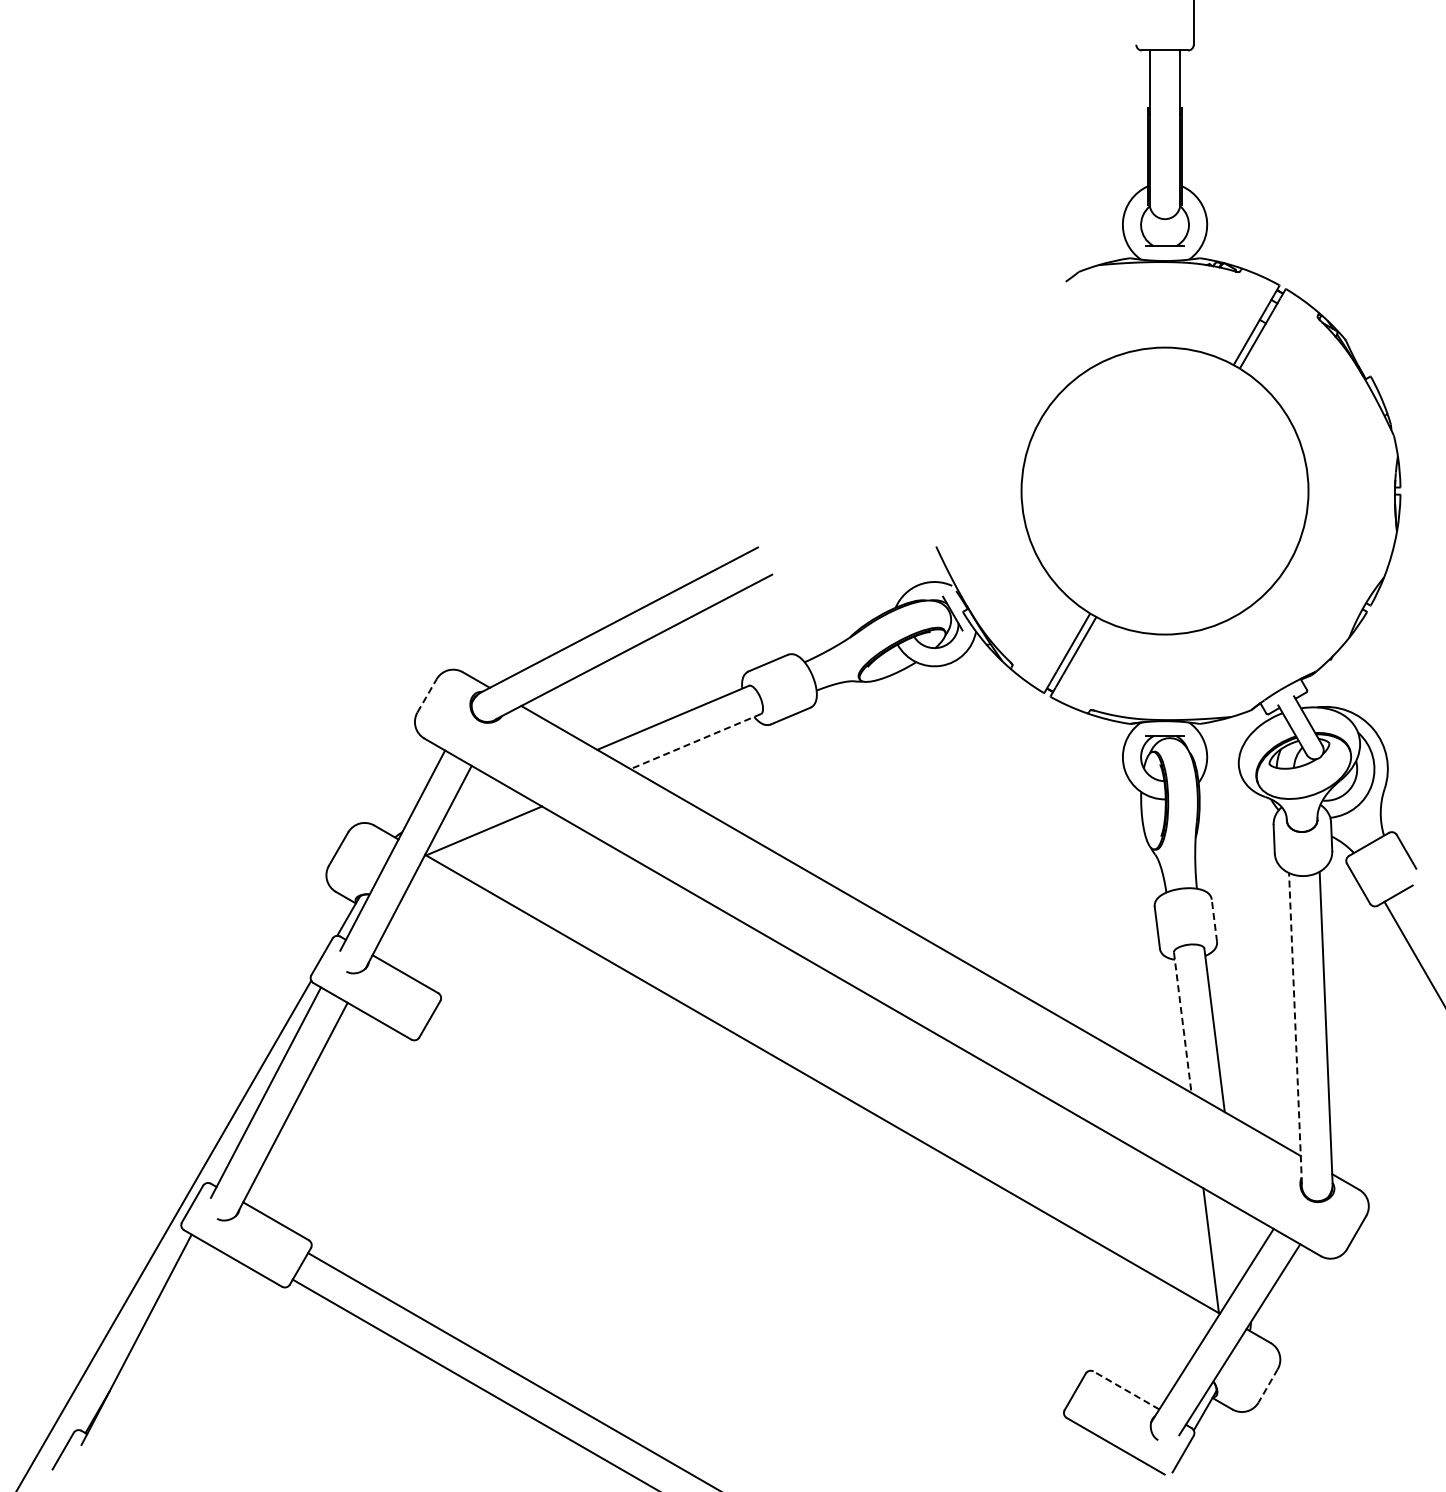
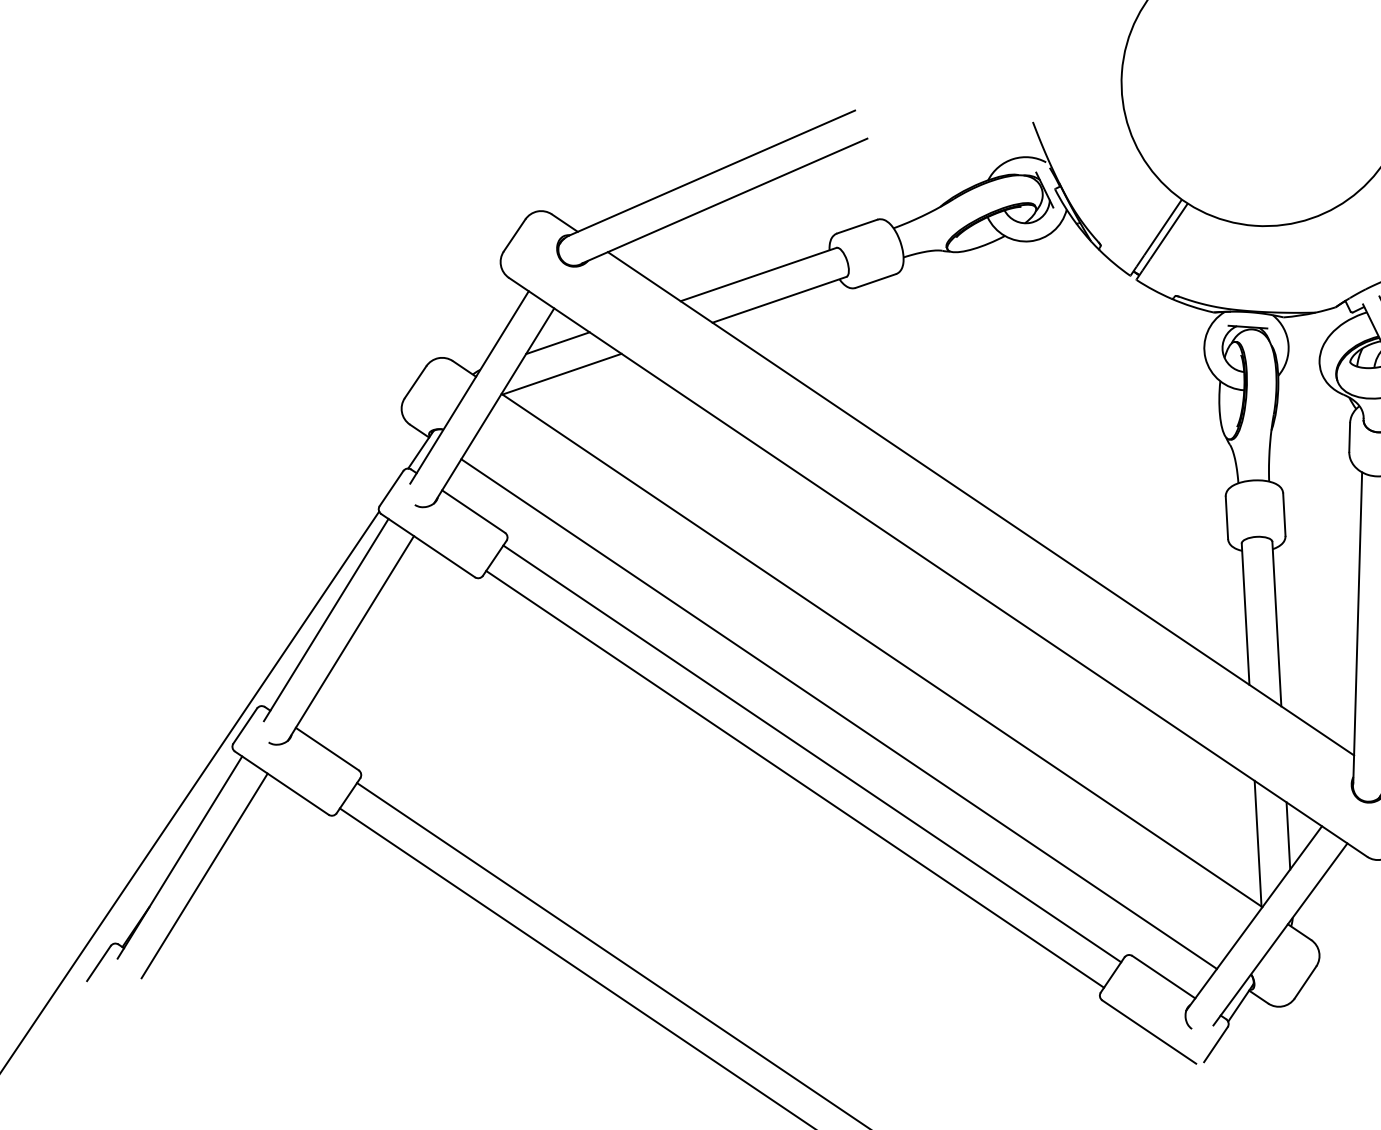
line: (427, 695) -> (515, 235), dashed -> solid
line: (695, 741) -> (779, 299), dashed -> solid
line: (477, 800) -> (557, 343), added
line: (1214, 920) -> (1284, 514), dashed -> solid
line: (1182, 1022) -> (1245, 613), dashed -> solid
line: (1295, 1028) -> (1357, 627), dashed -> solid
line: (783, 1150) -> (838, 713), added
line: (759, 1191) -> (811, 753), added
line: (744, 1218) -> (794, 778), added
line: (1240, 1240) -> (1288, 835), added
line: (162, 1355) -> (204, 875), added
line: (1267, 1386) -> (1304, 983), dashed -> solid
line: (1126, 1390) -> (1163, 977), dashed -> solid

